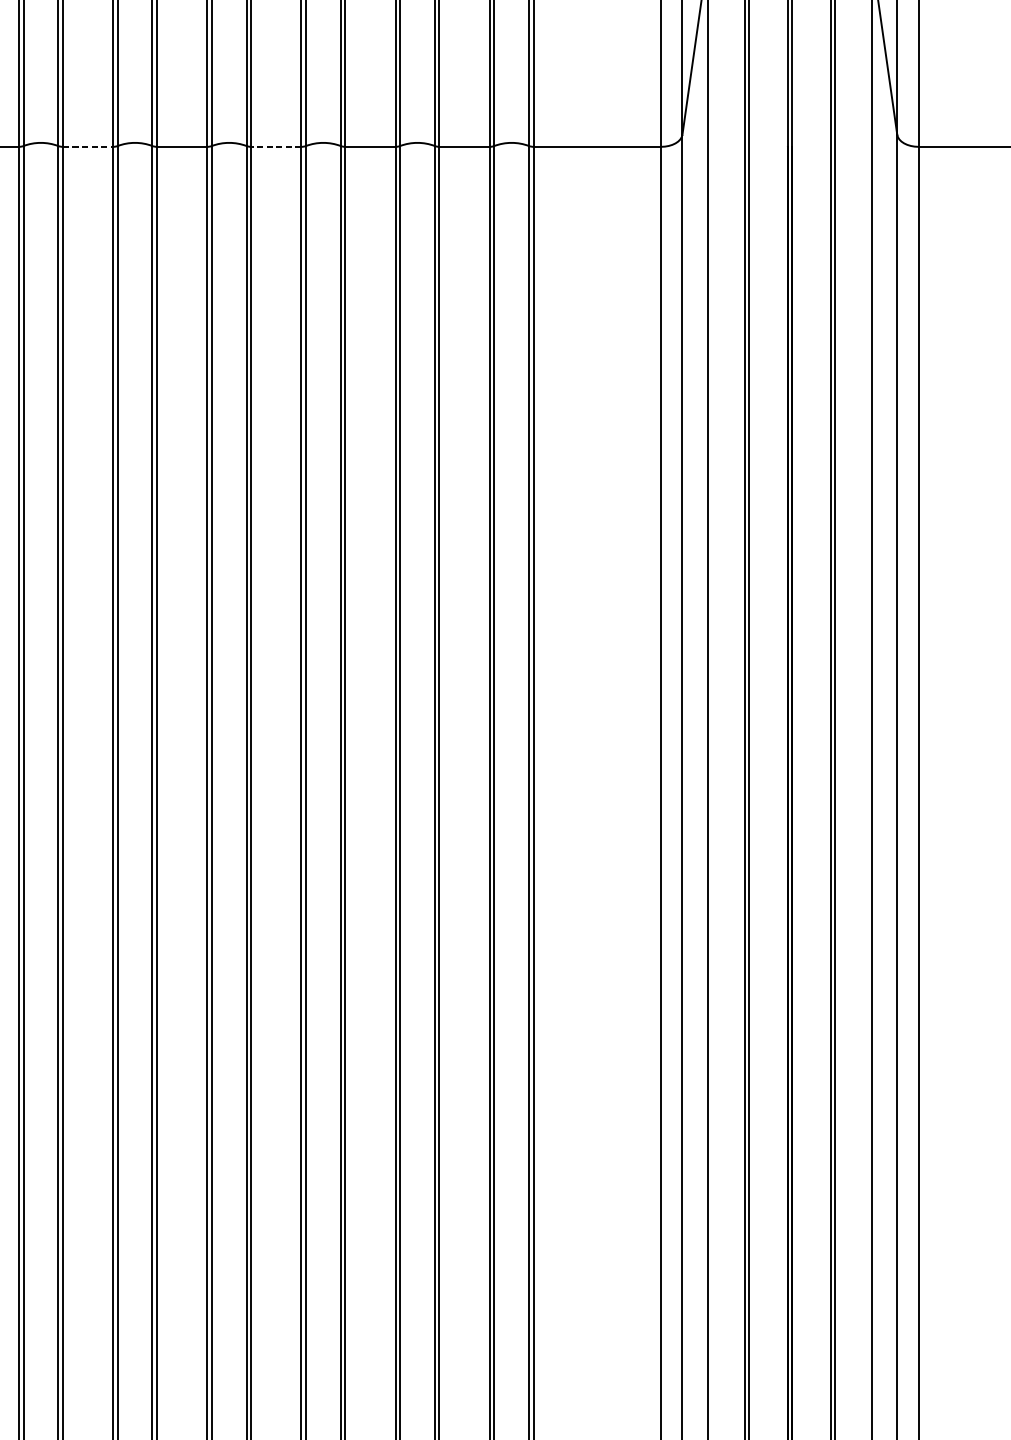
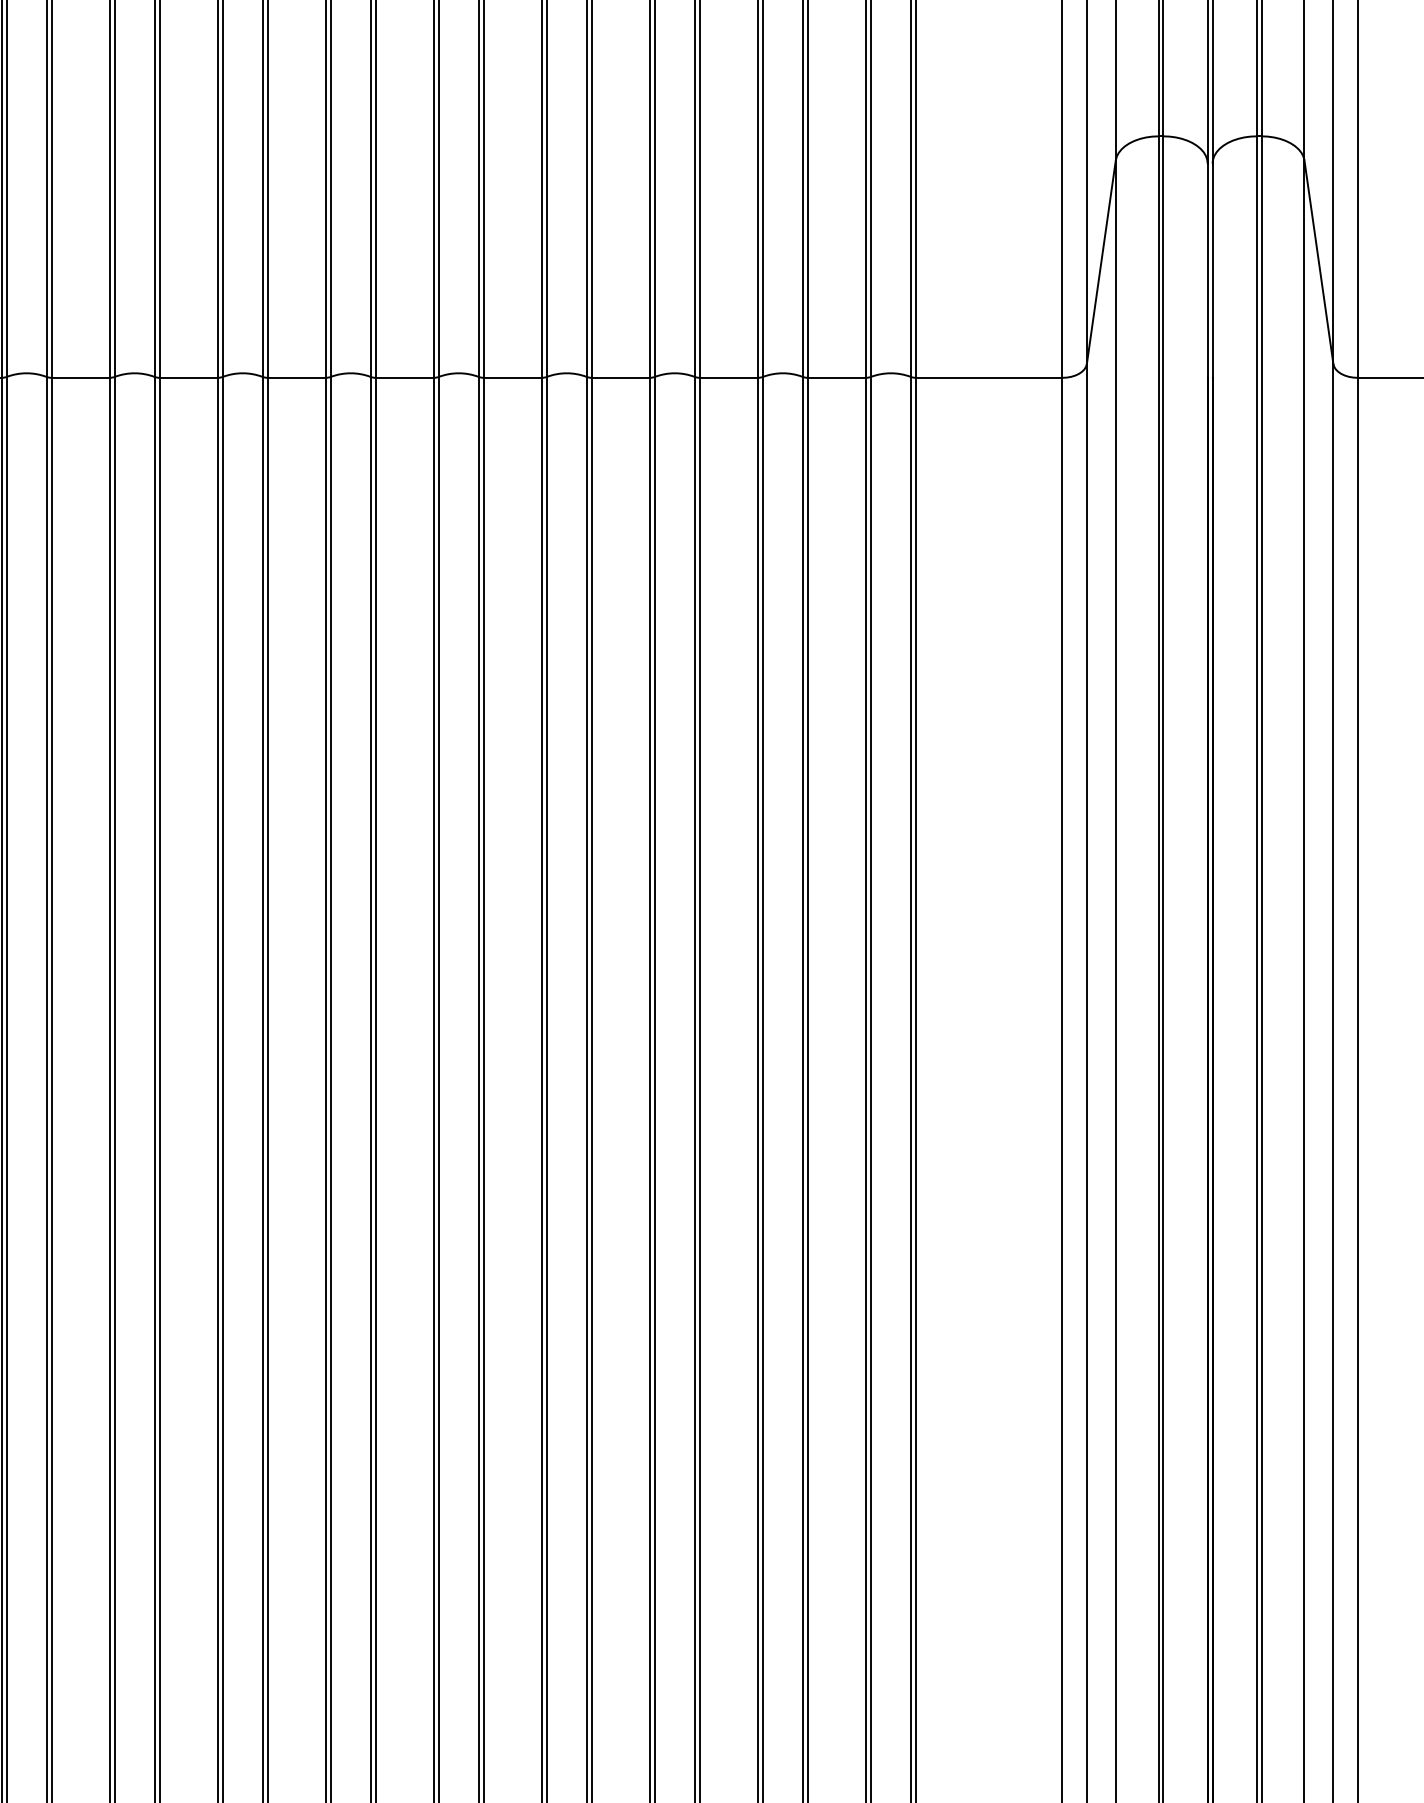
line: (87, 146) -> (404, 377), dashed -> solid
line: (275, 146) -> (620, 377), dashed -> solid

